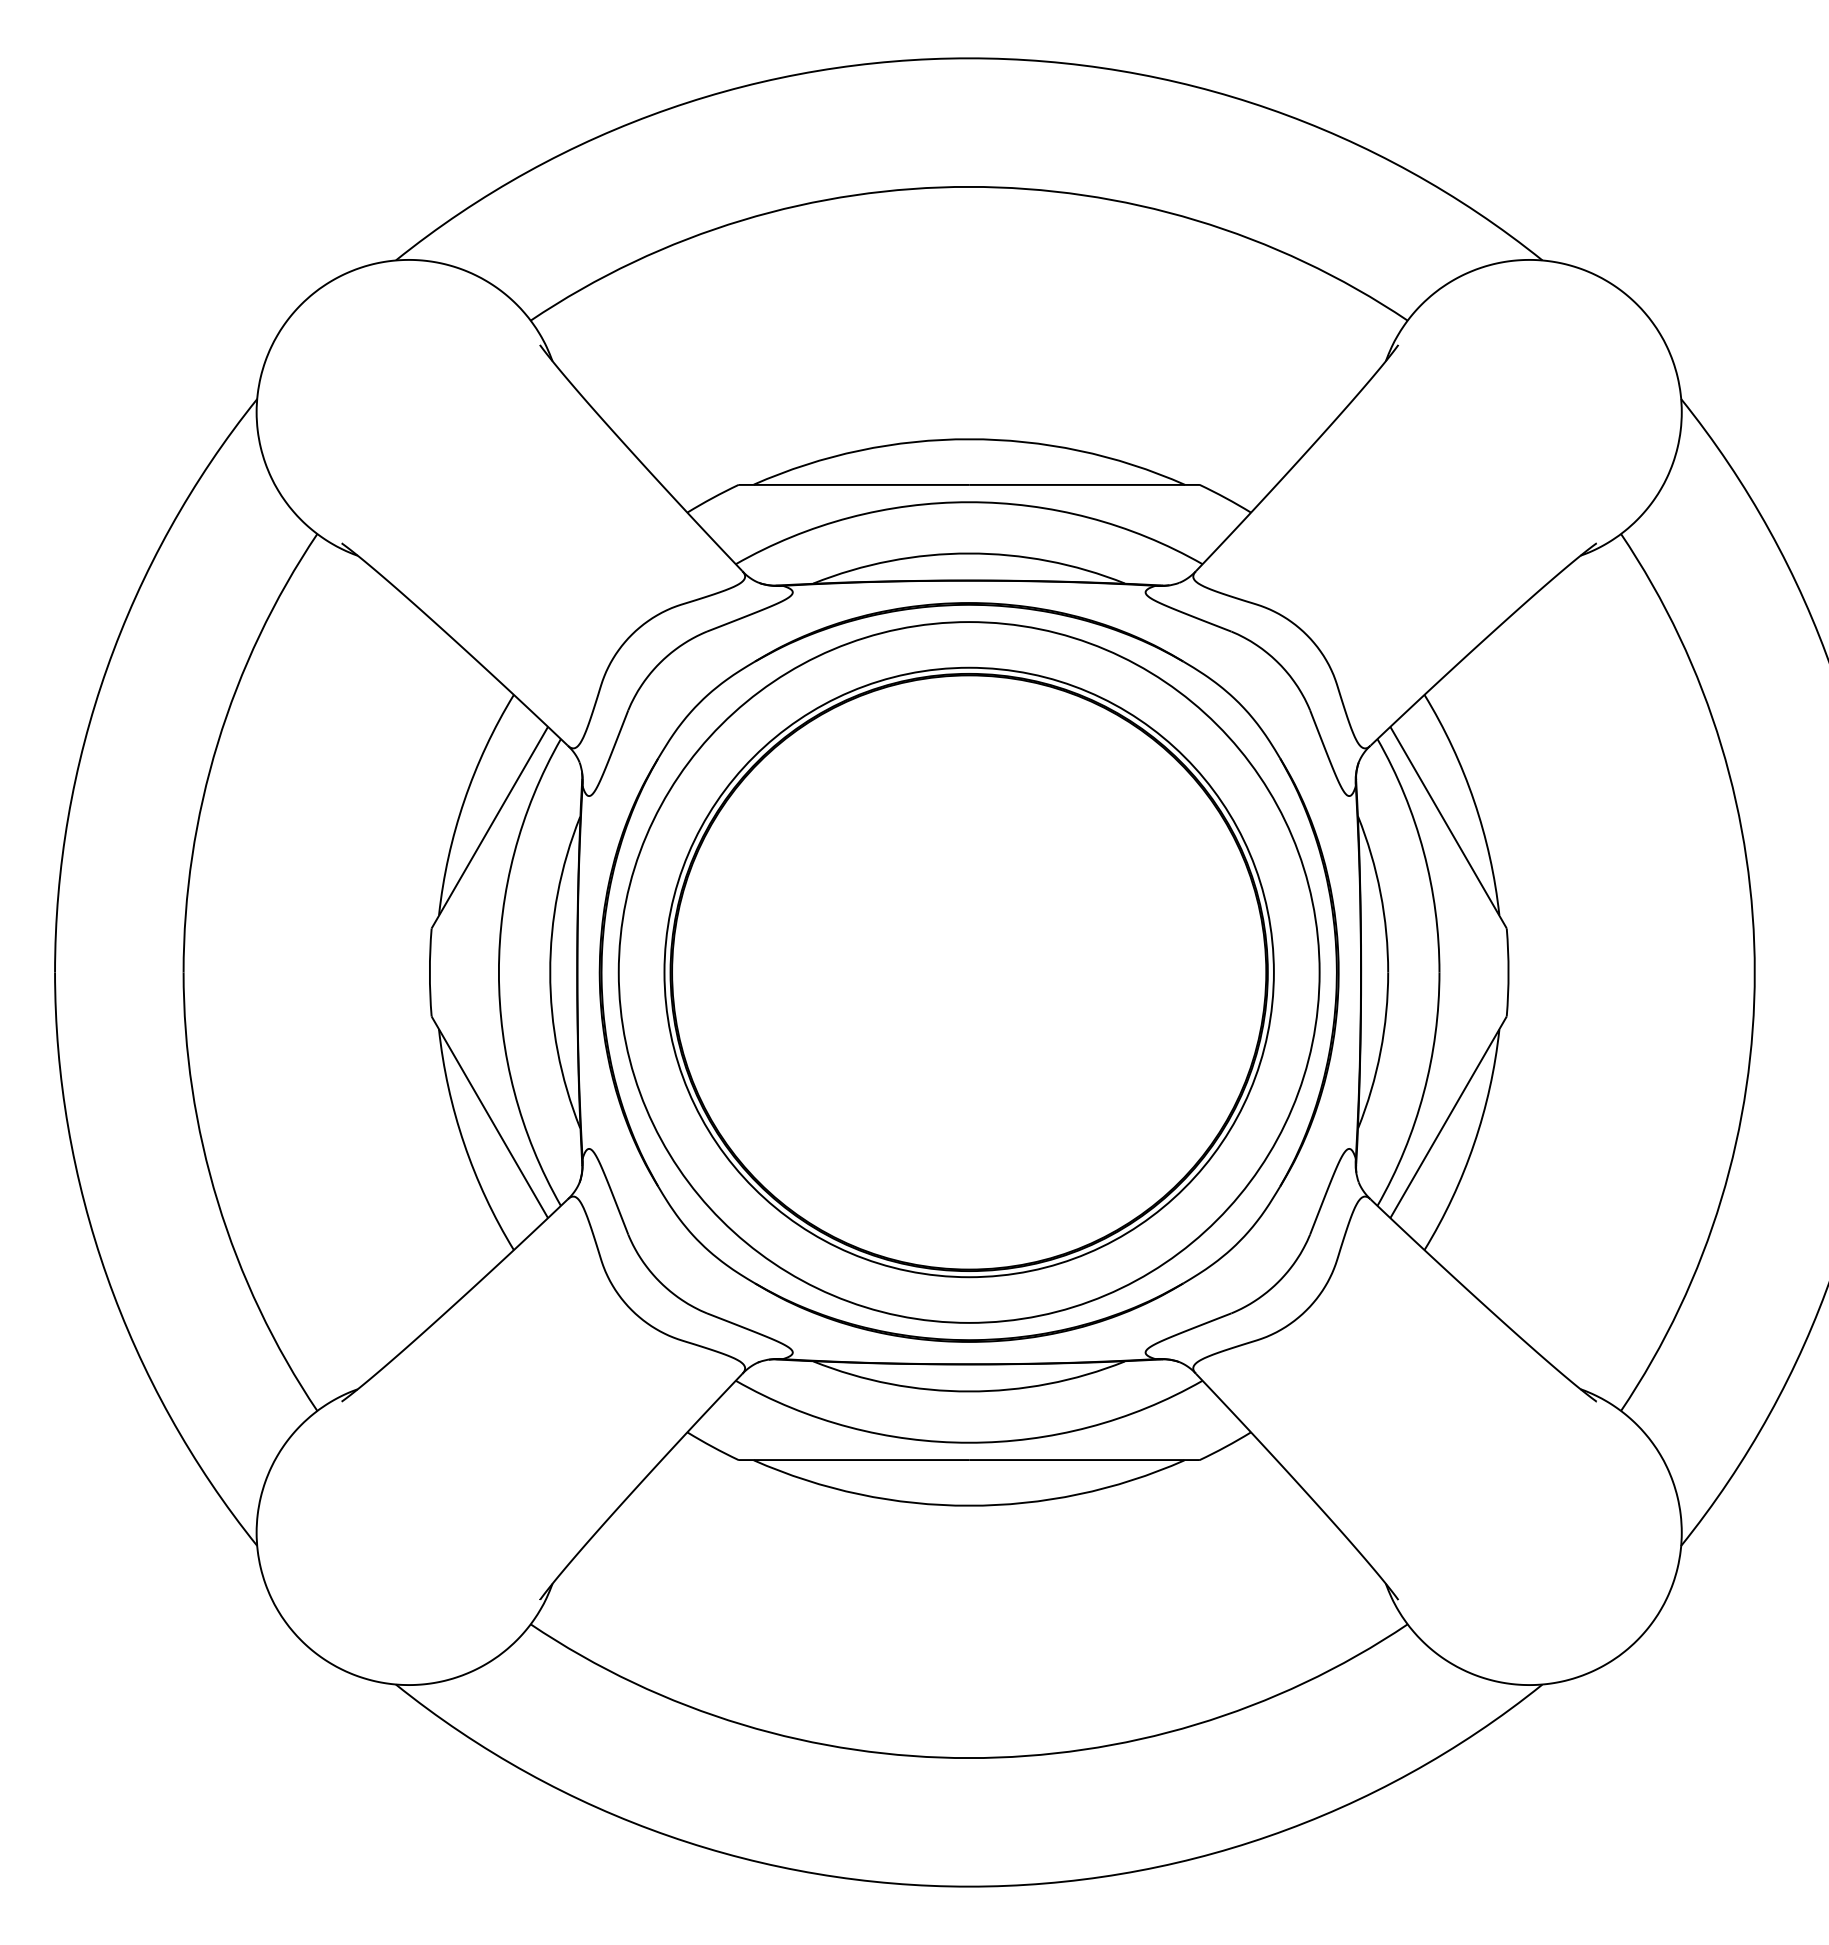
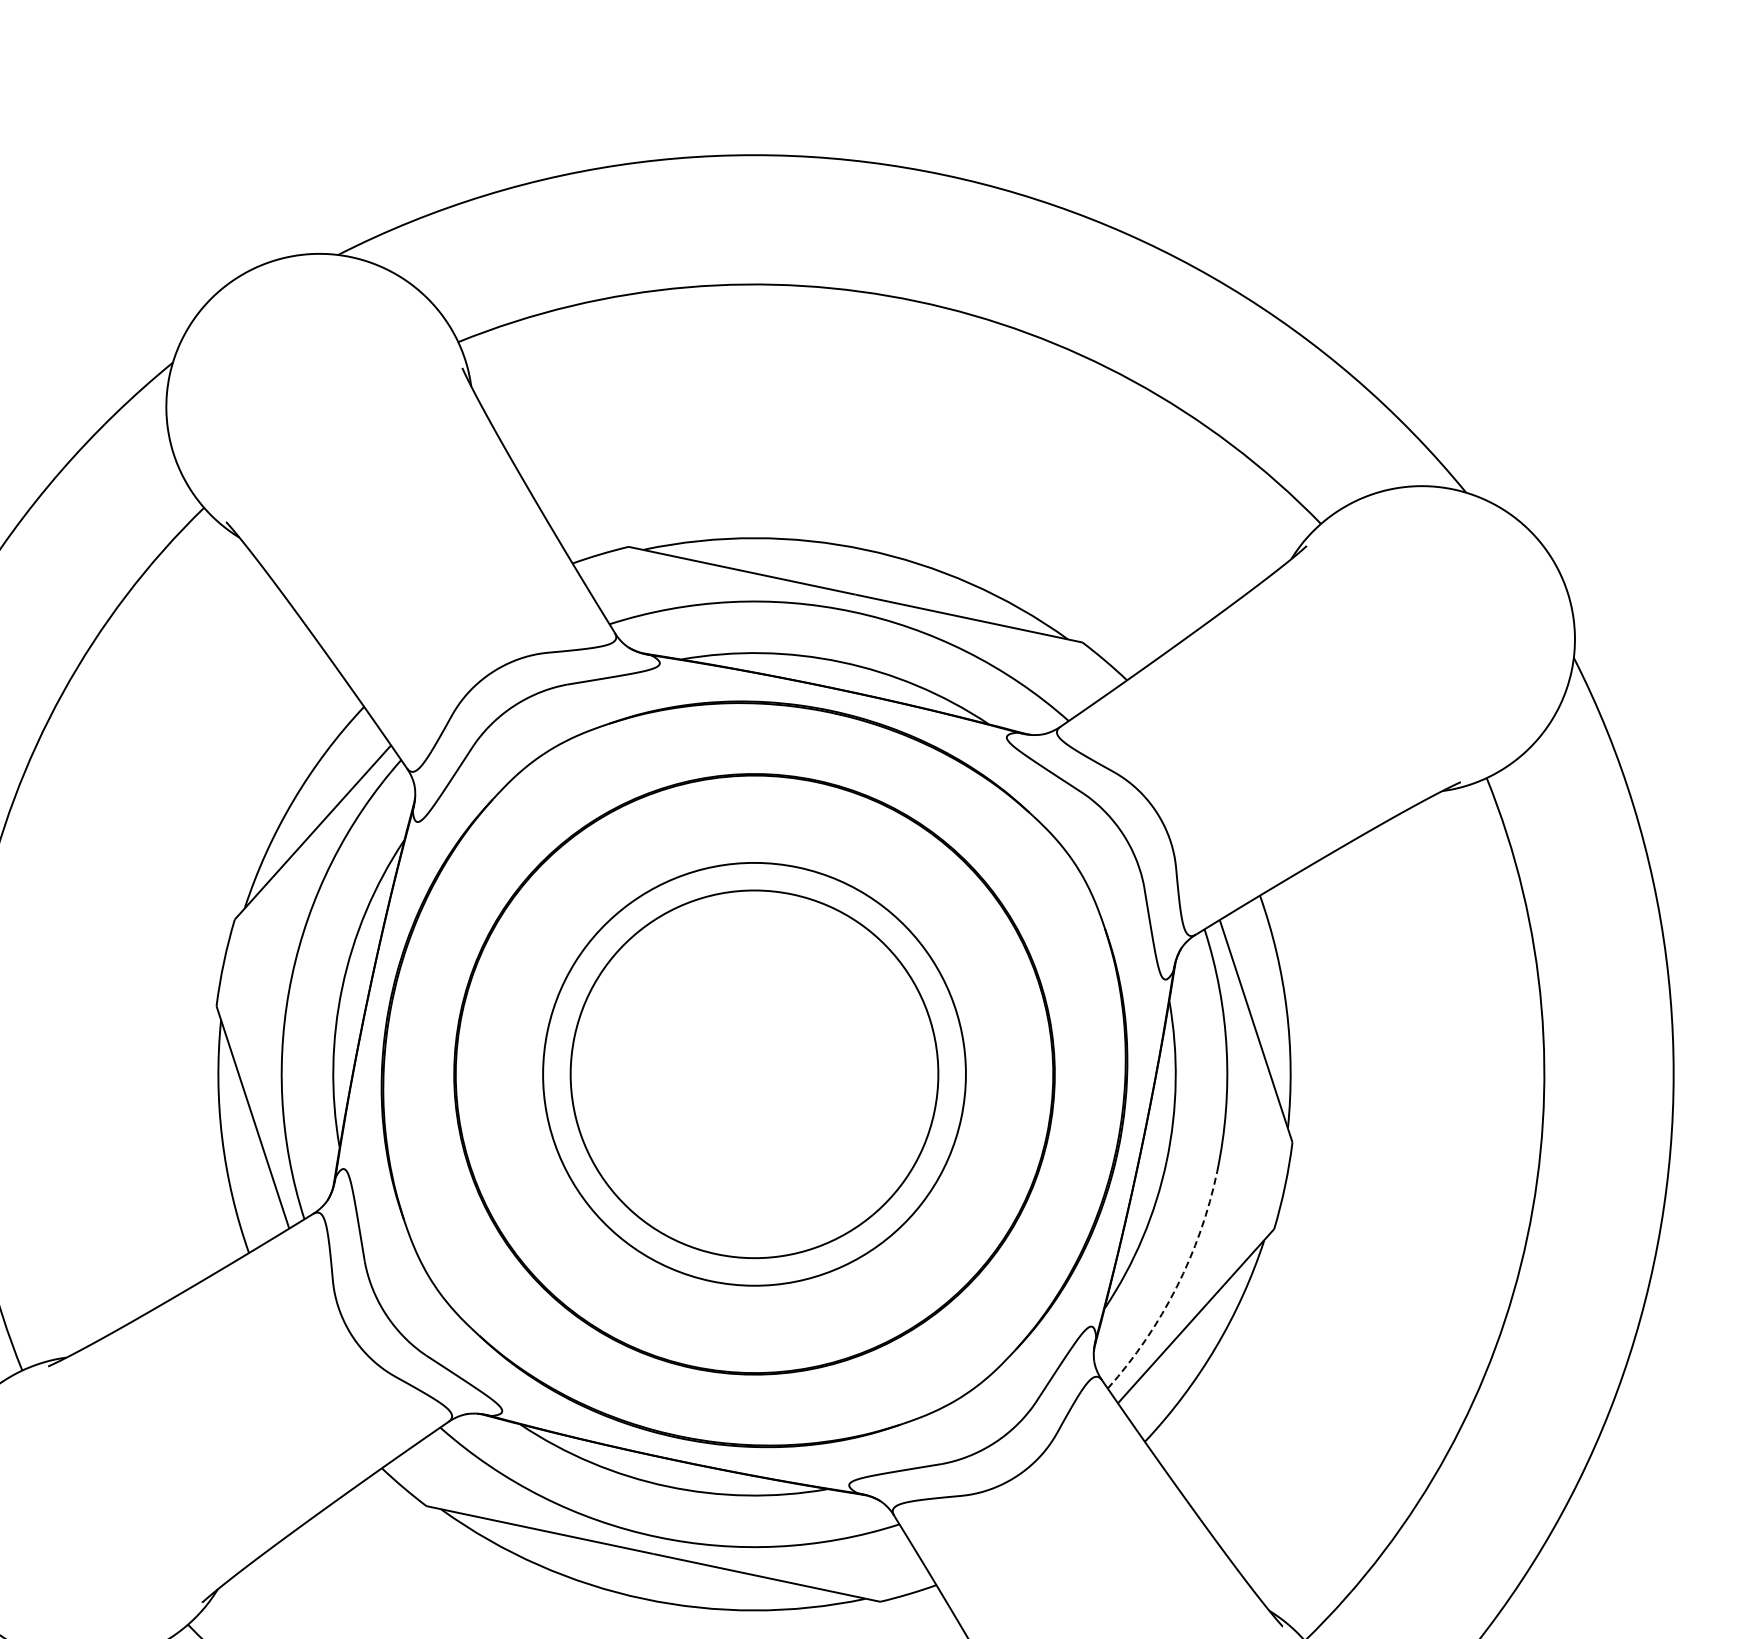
circle: (968, 972) -> (753, 1074), size x0.6
circle: (968, 972) -> (753, 1074), size x0.6
arc: (1423, 1093) -> (1176, 1287), solid -> dashed

